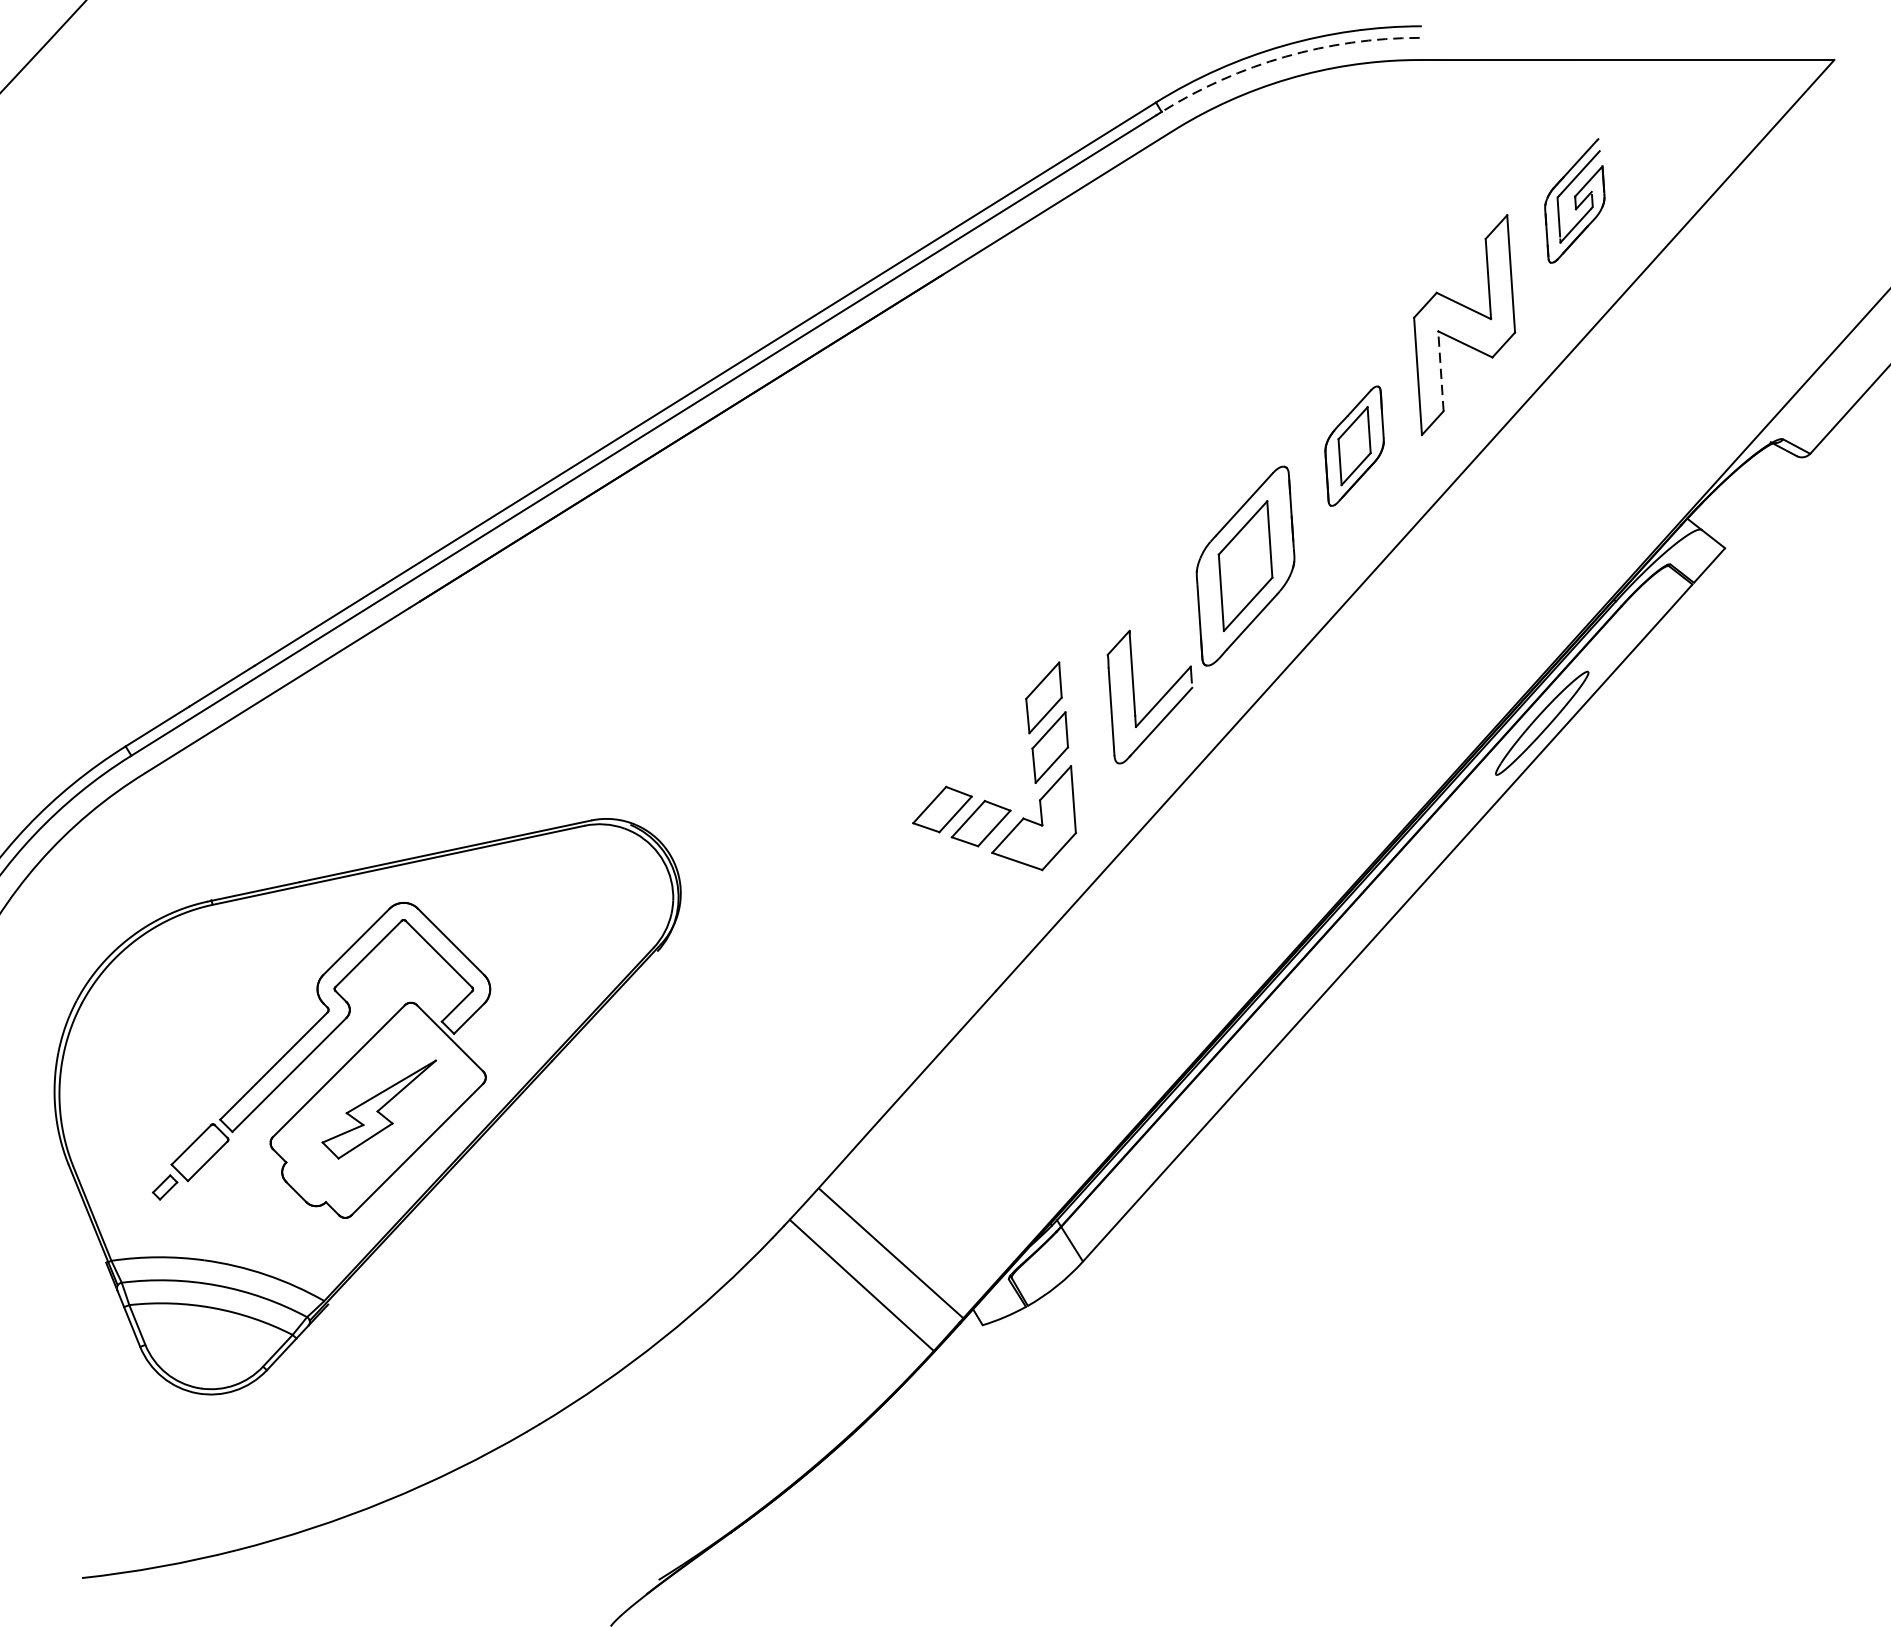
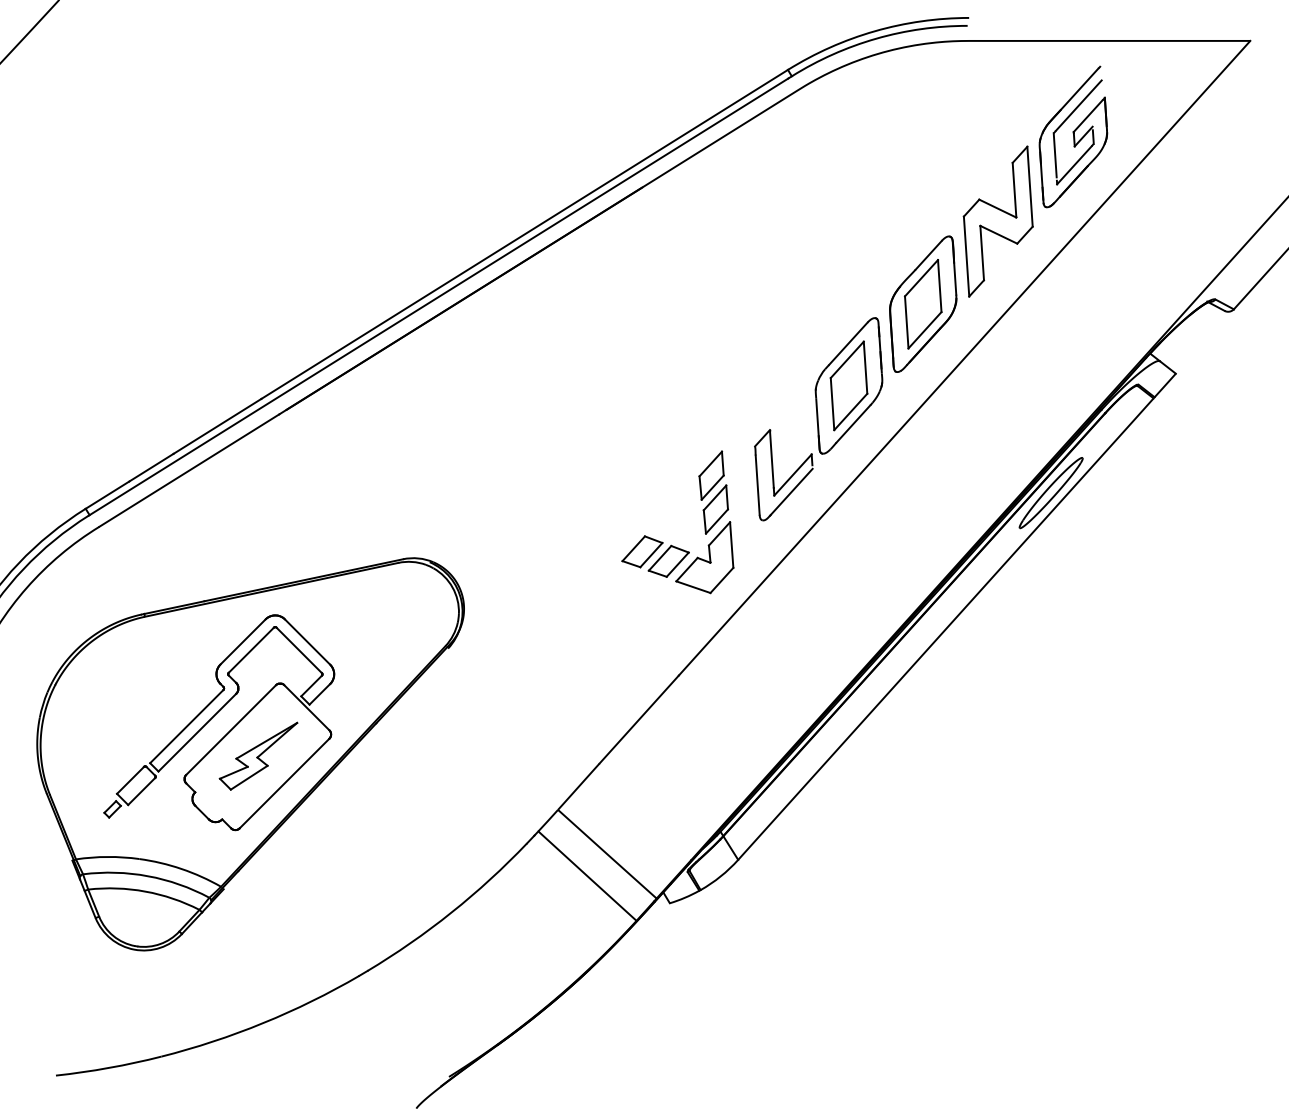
arc: (1285, 56) -> (876, 38), dashed -> solid
part: (1574, 200) -> (1073, 136), size x1.67
line: (1441, 370) -> (982, 252), dashed -> solid
part: (1354, 445) -> (923, 303), size x1.67

